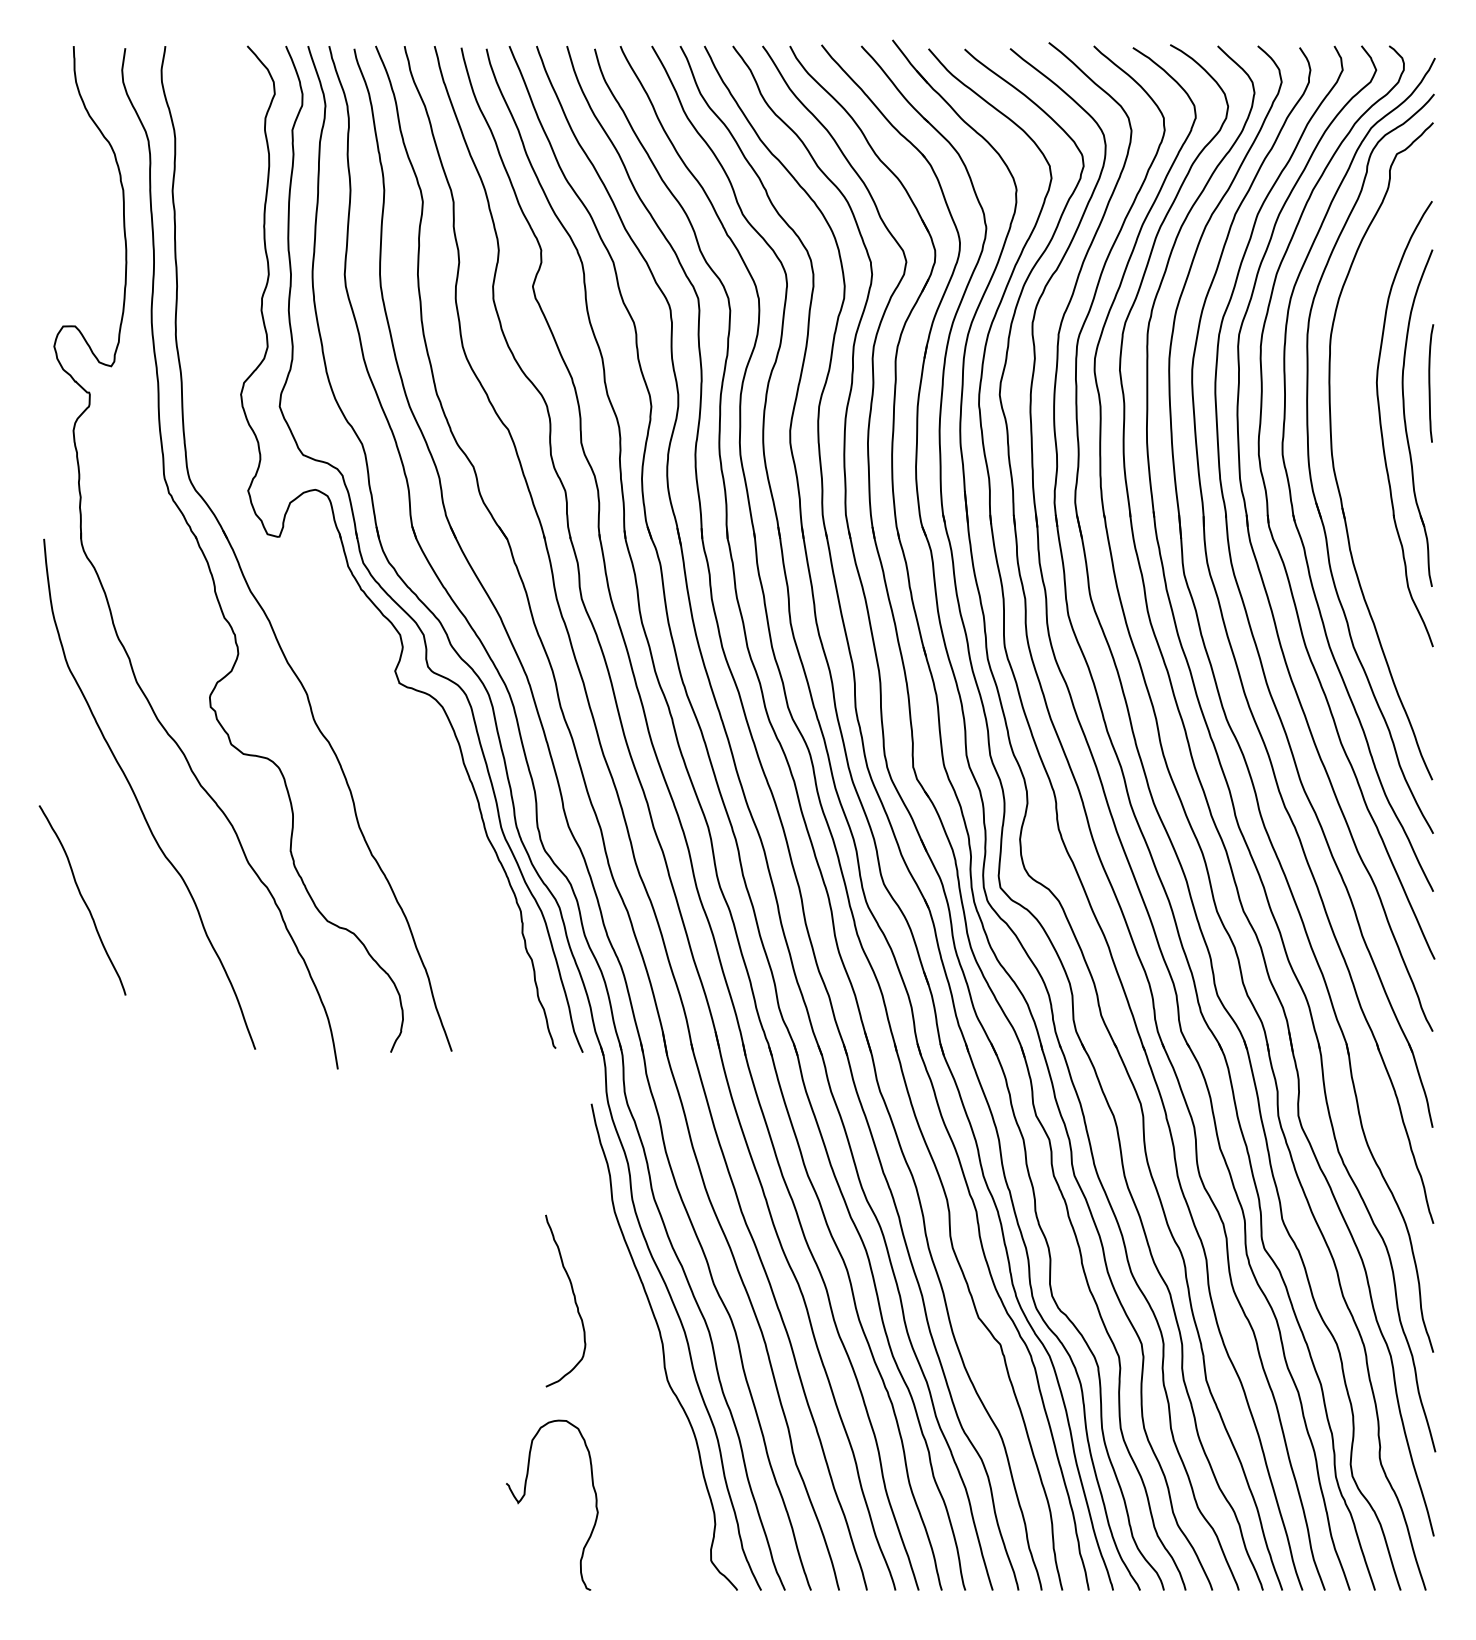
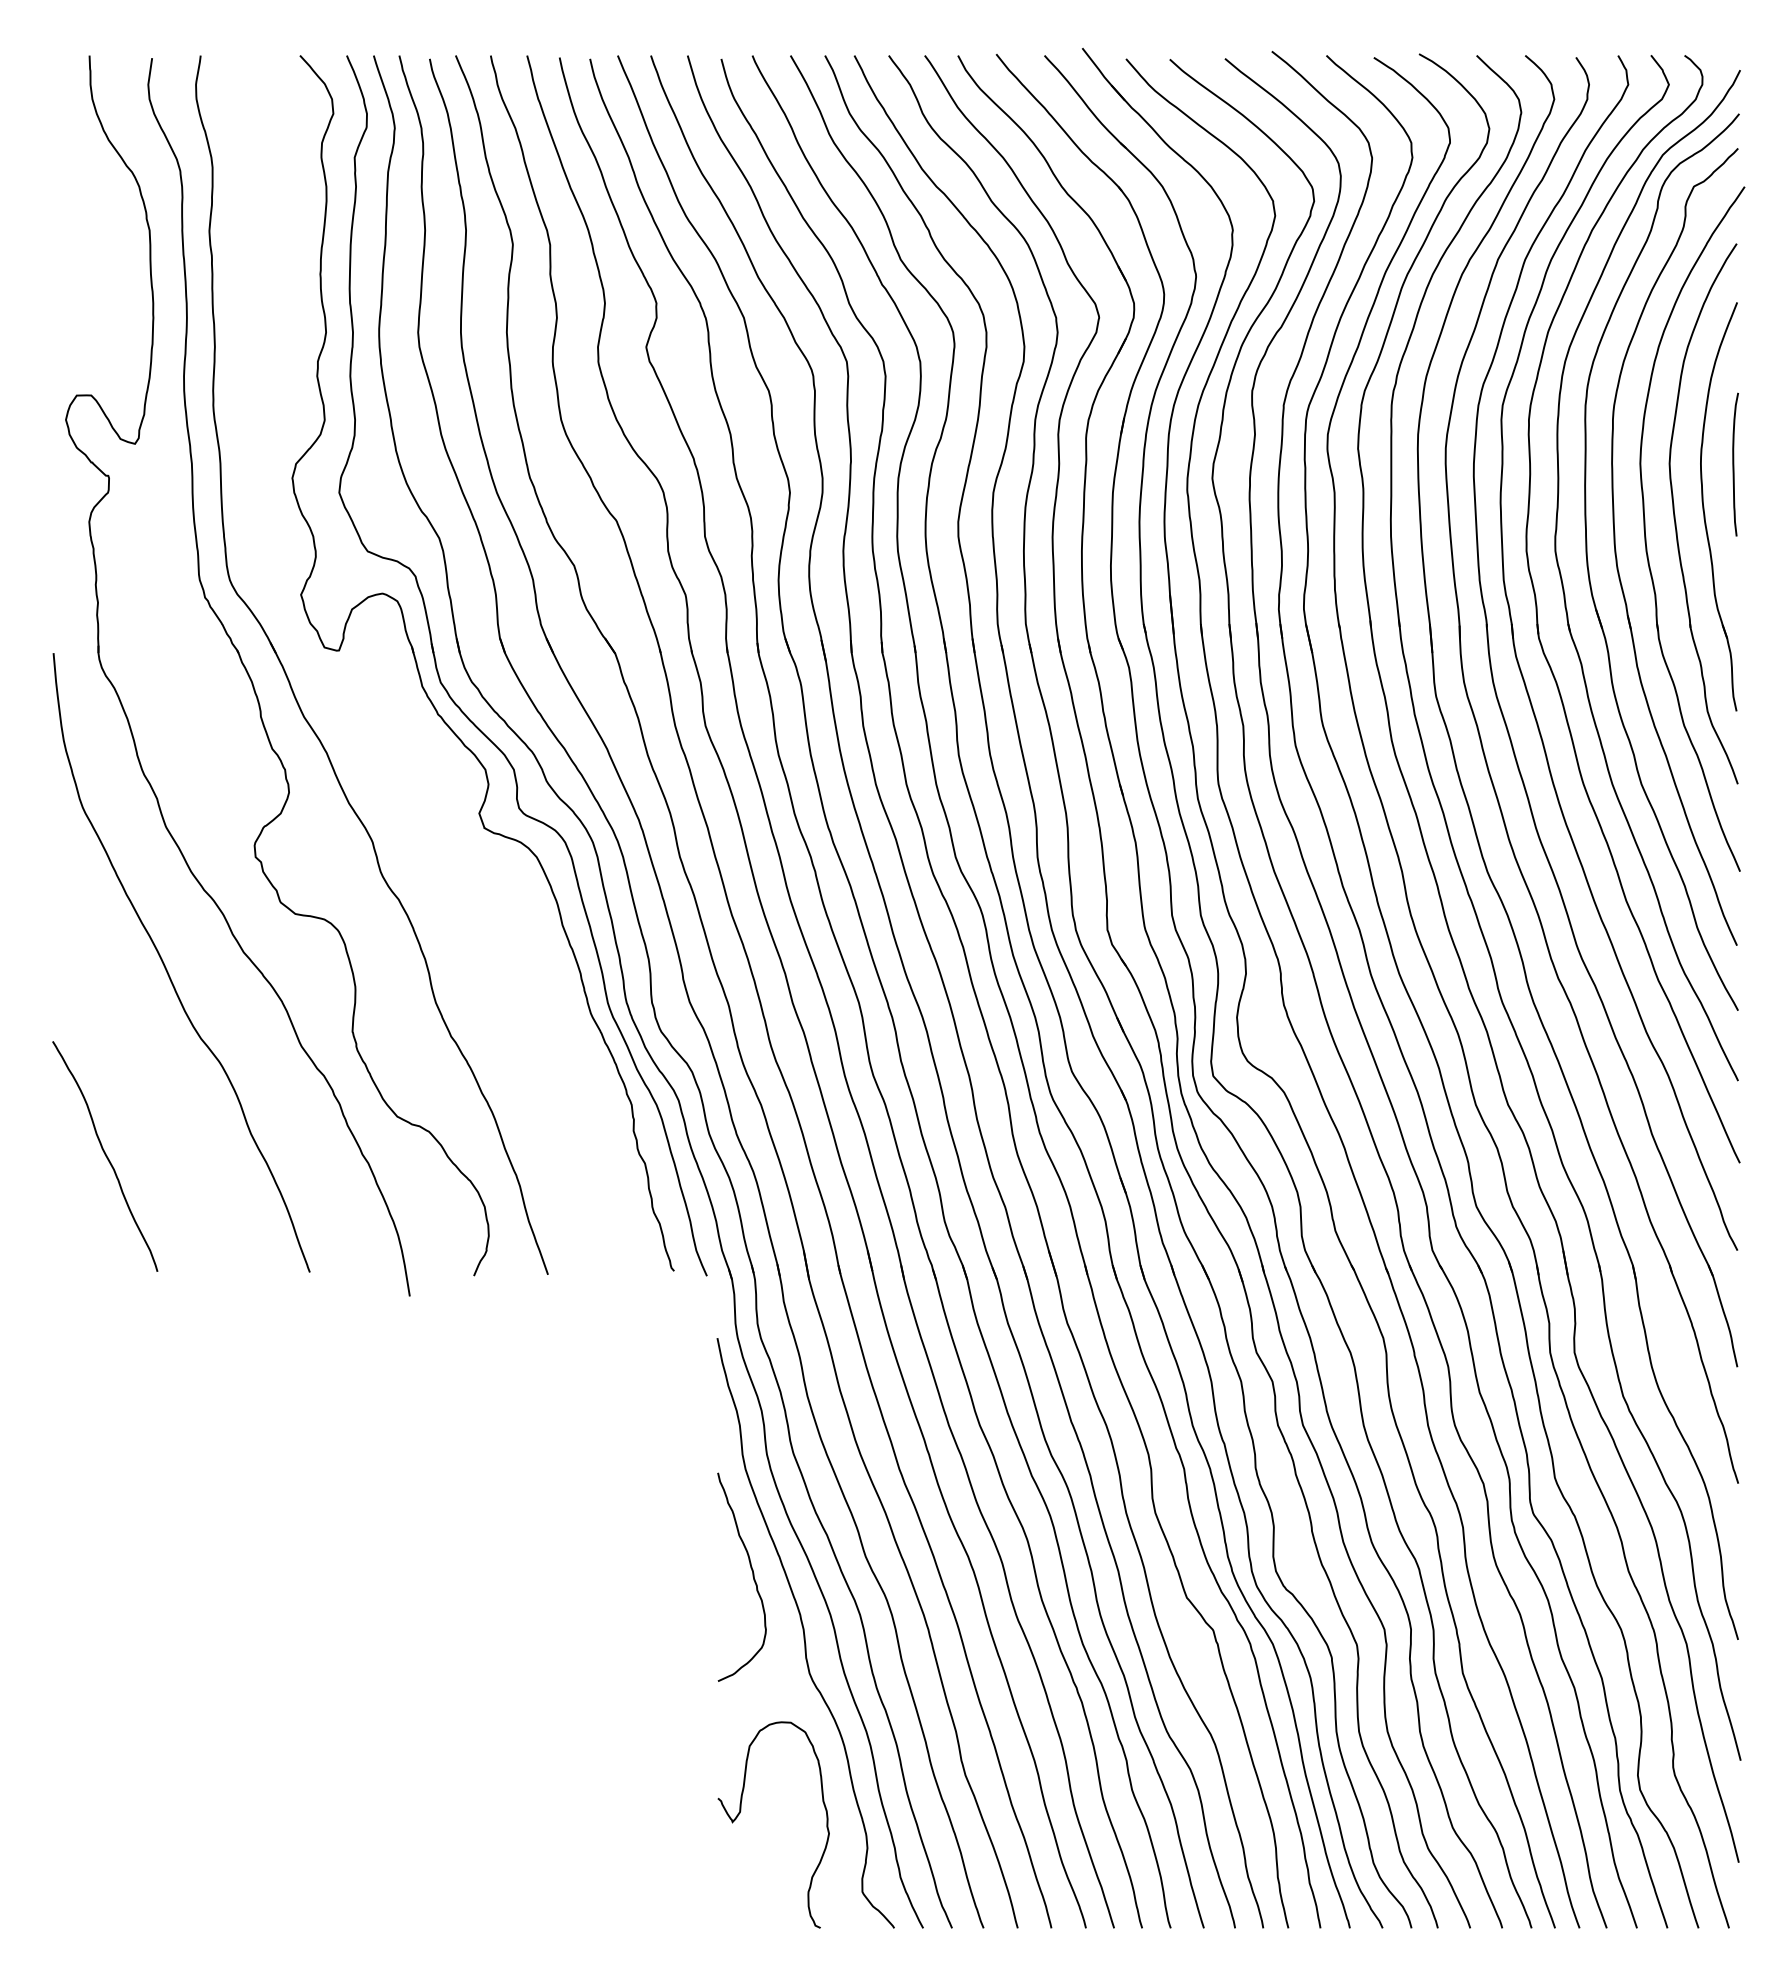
part: (1357, 442) -> (1646, 536), added
curve: (82, 900) -> (105, 1156), moved
curve: (574, 1300) -> (752, 1576), moved
curve: (524, 1495) -> (740, 1813), moved

